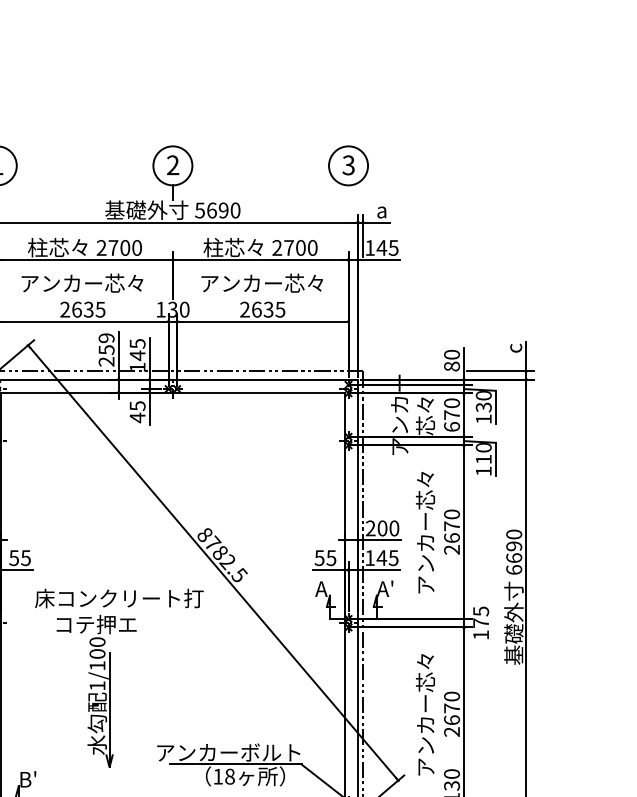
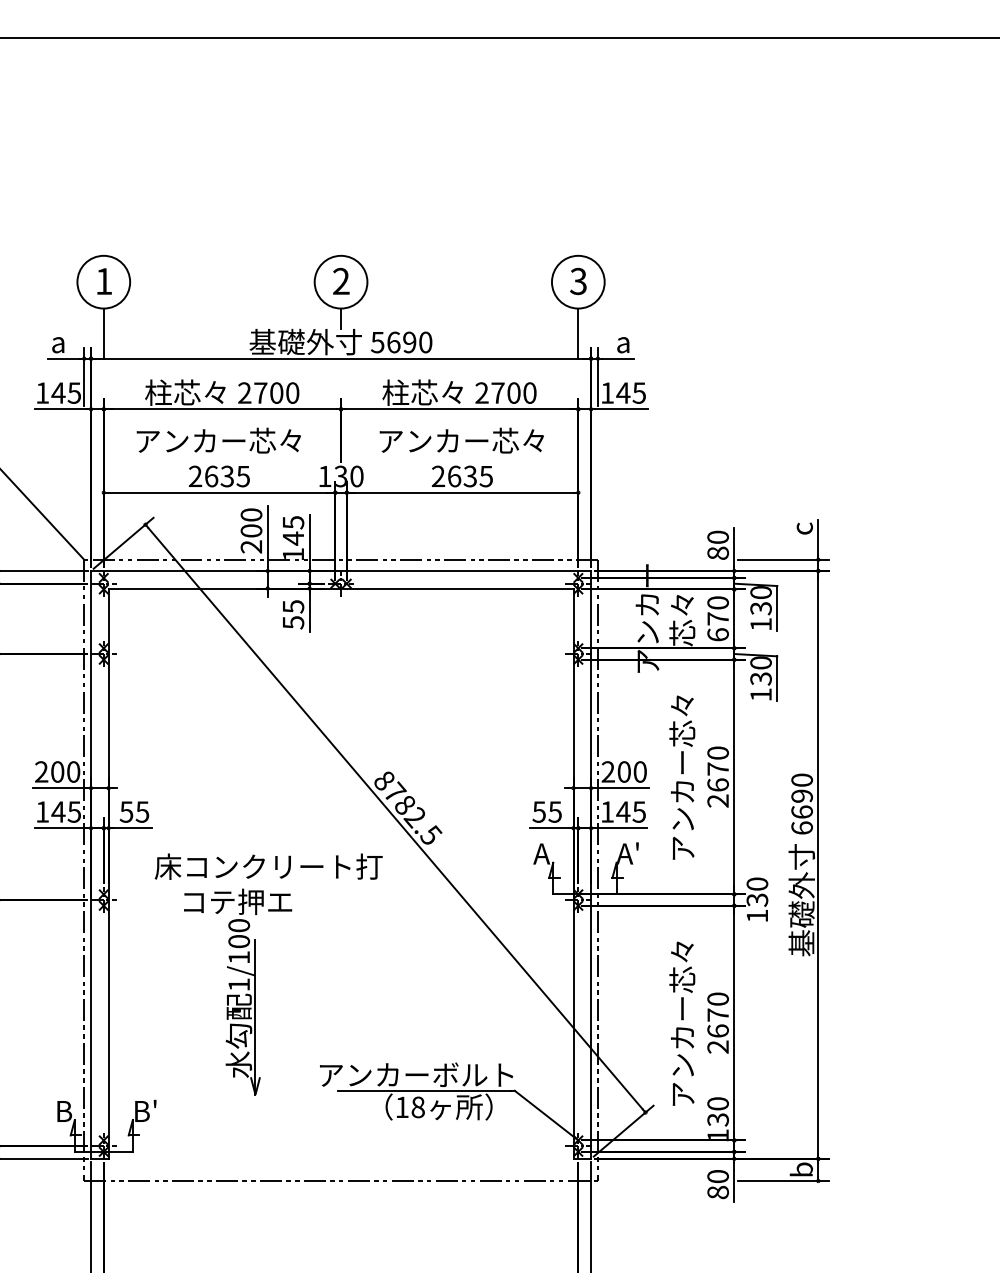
line: (348, 203) -> (578, 333), added
text: (106, 343) -> (251, 522), 259 -> 200
text: (137, 417) -> (293, 622), 45 -> 55
text: (483, 459) -> (760, 678), 110 -> 130
text: (481, 616) -> (757, 891), 175 -> 130

